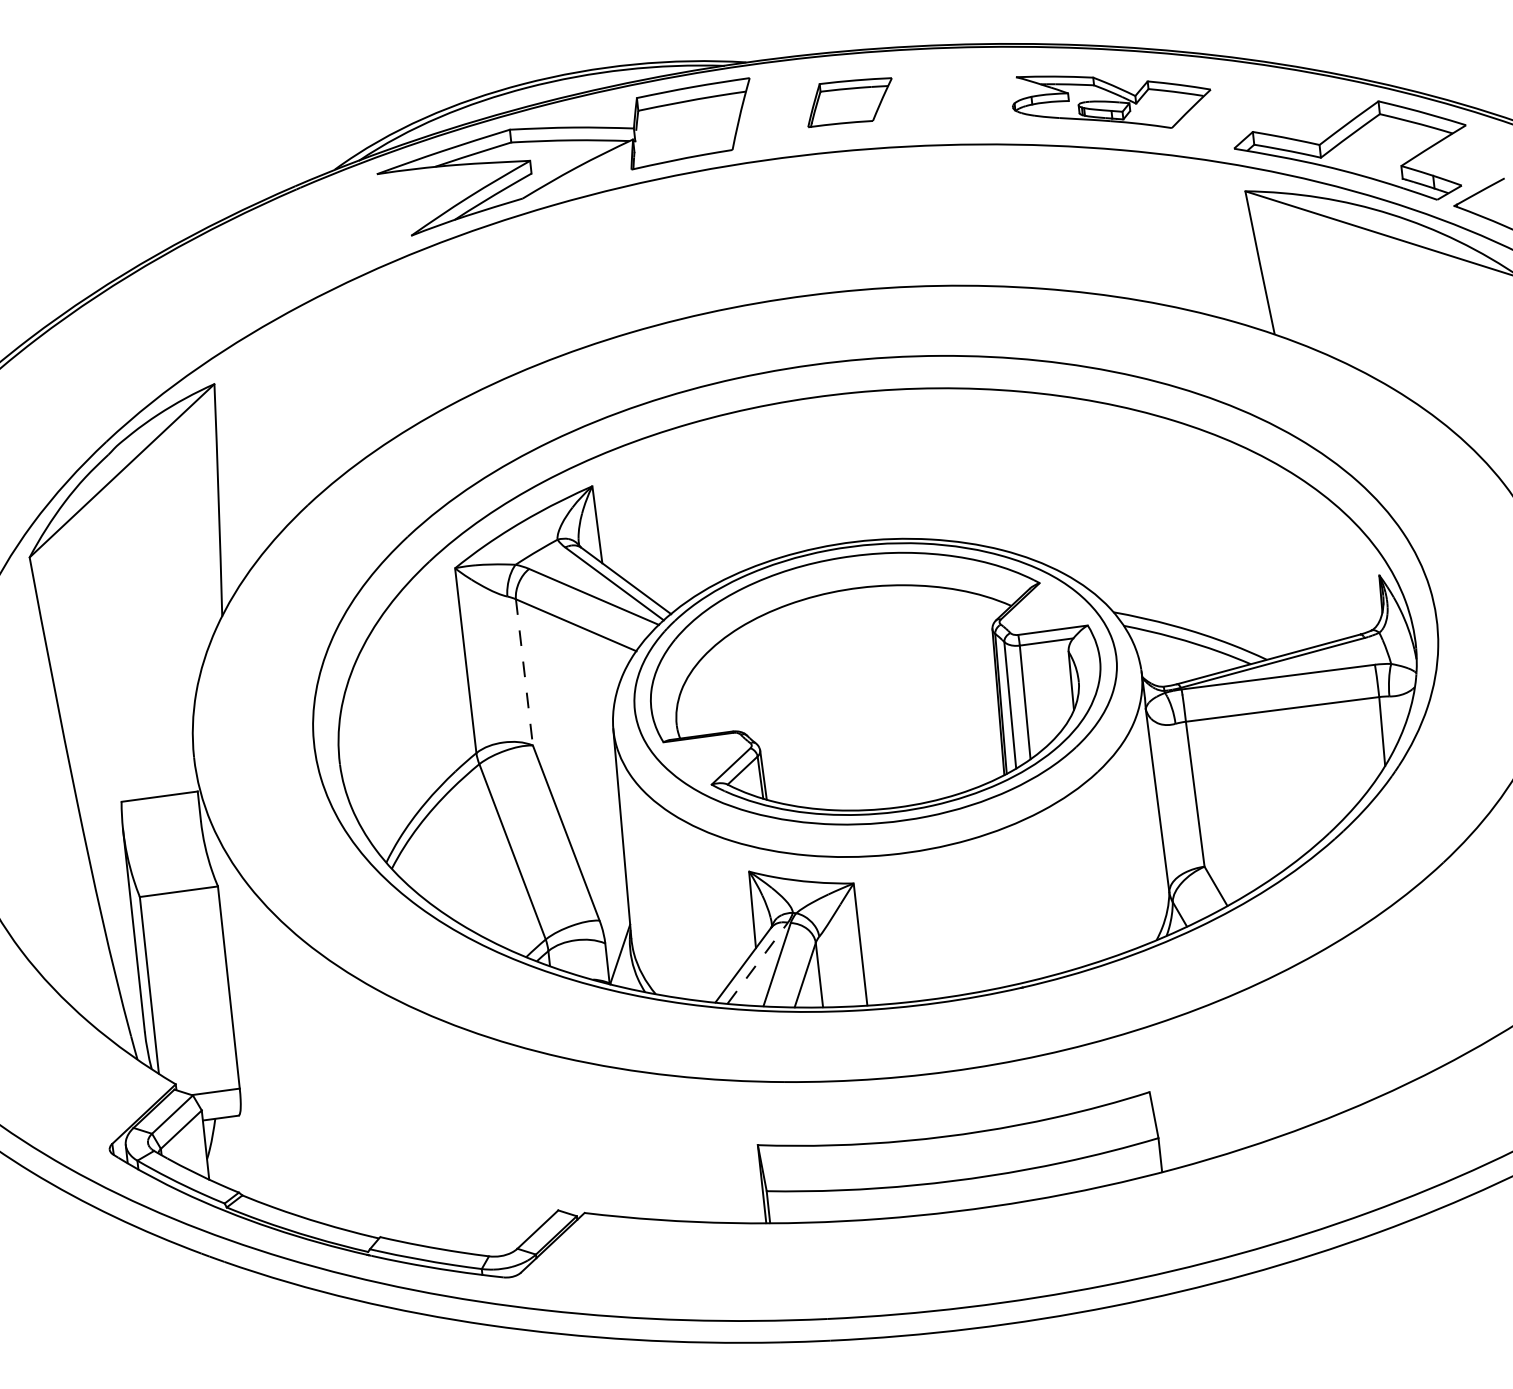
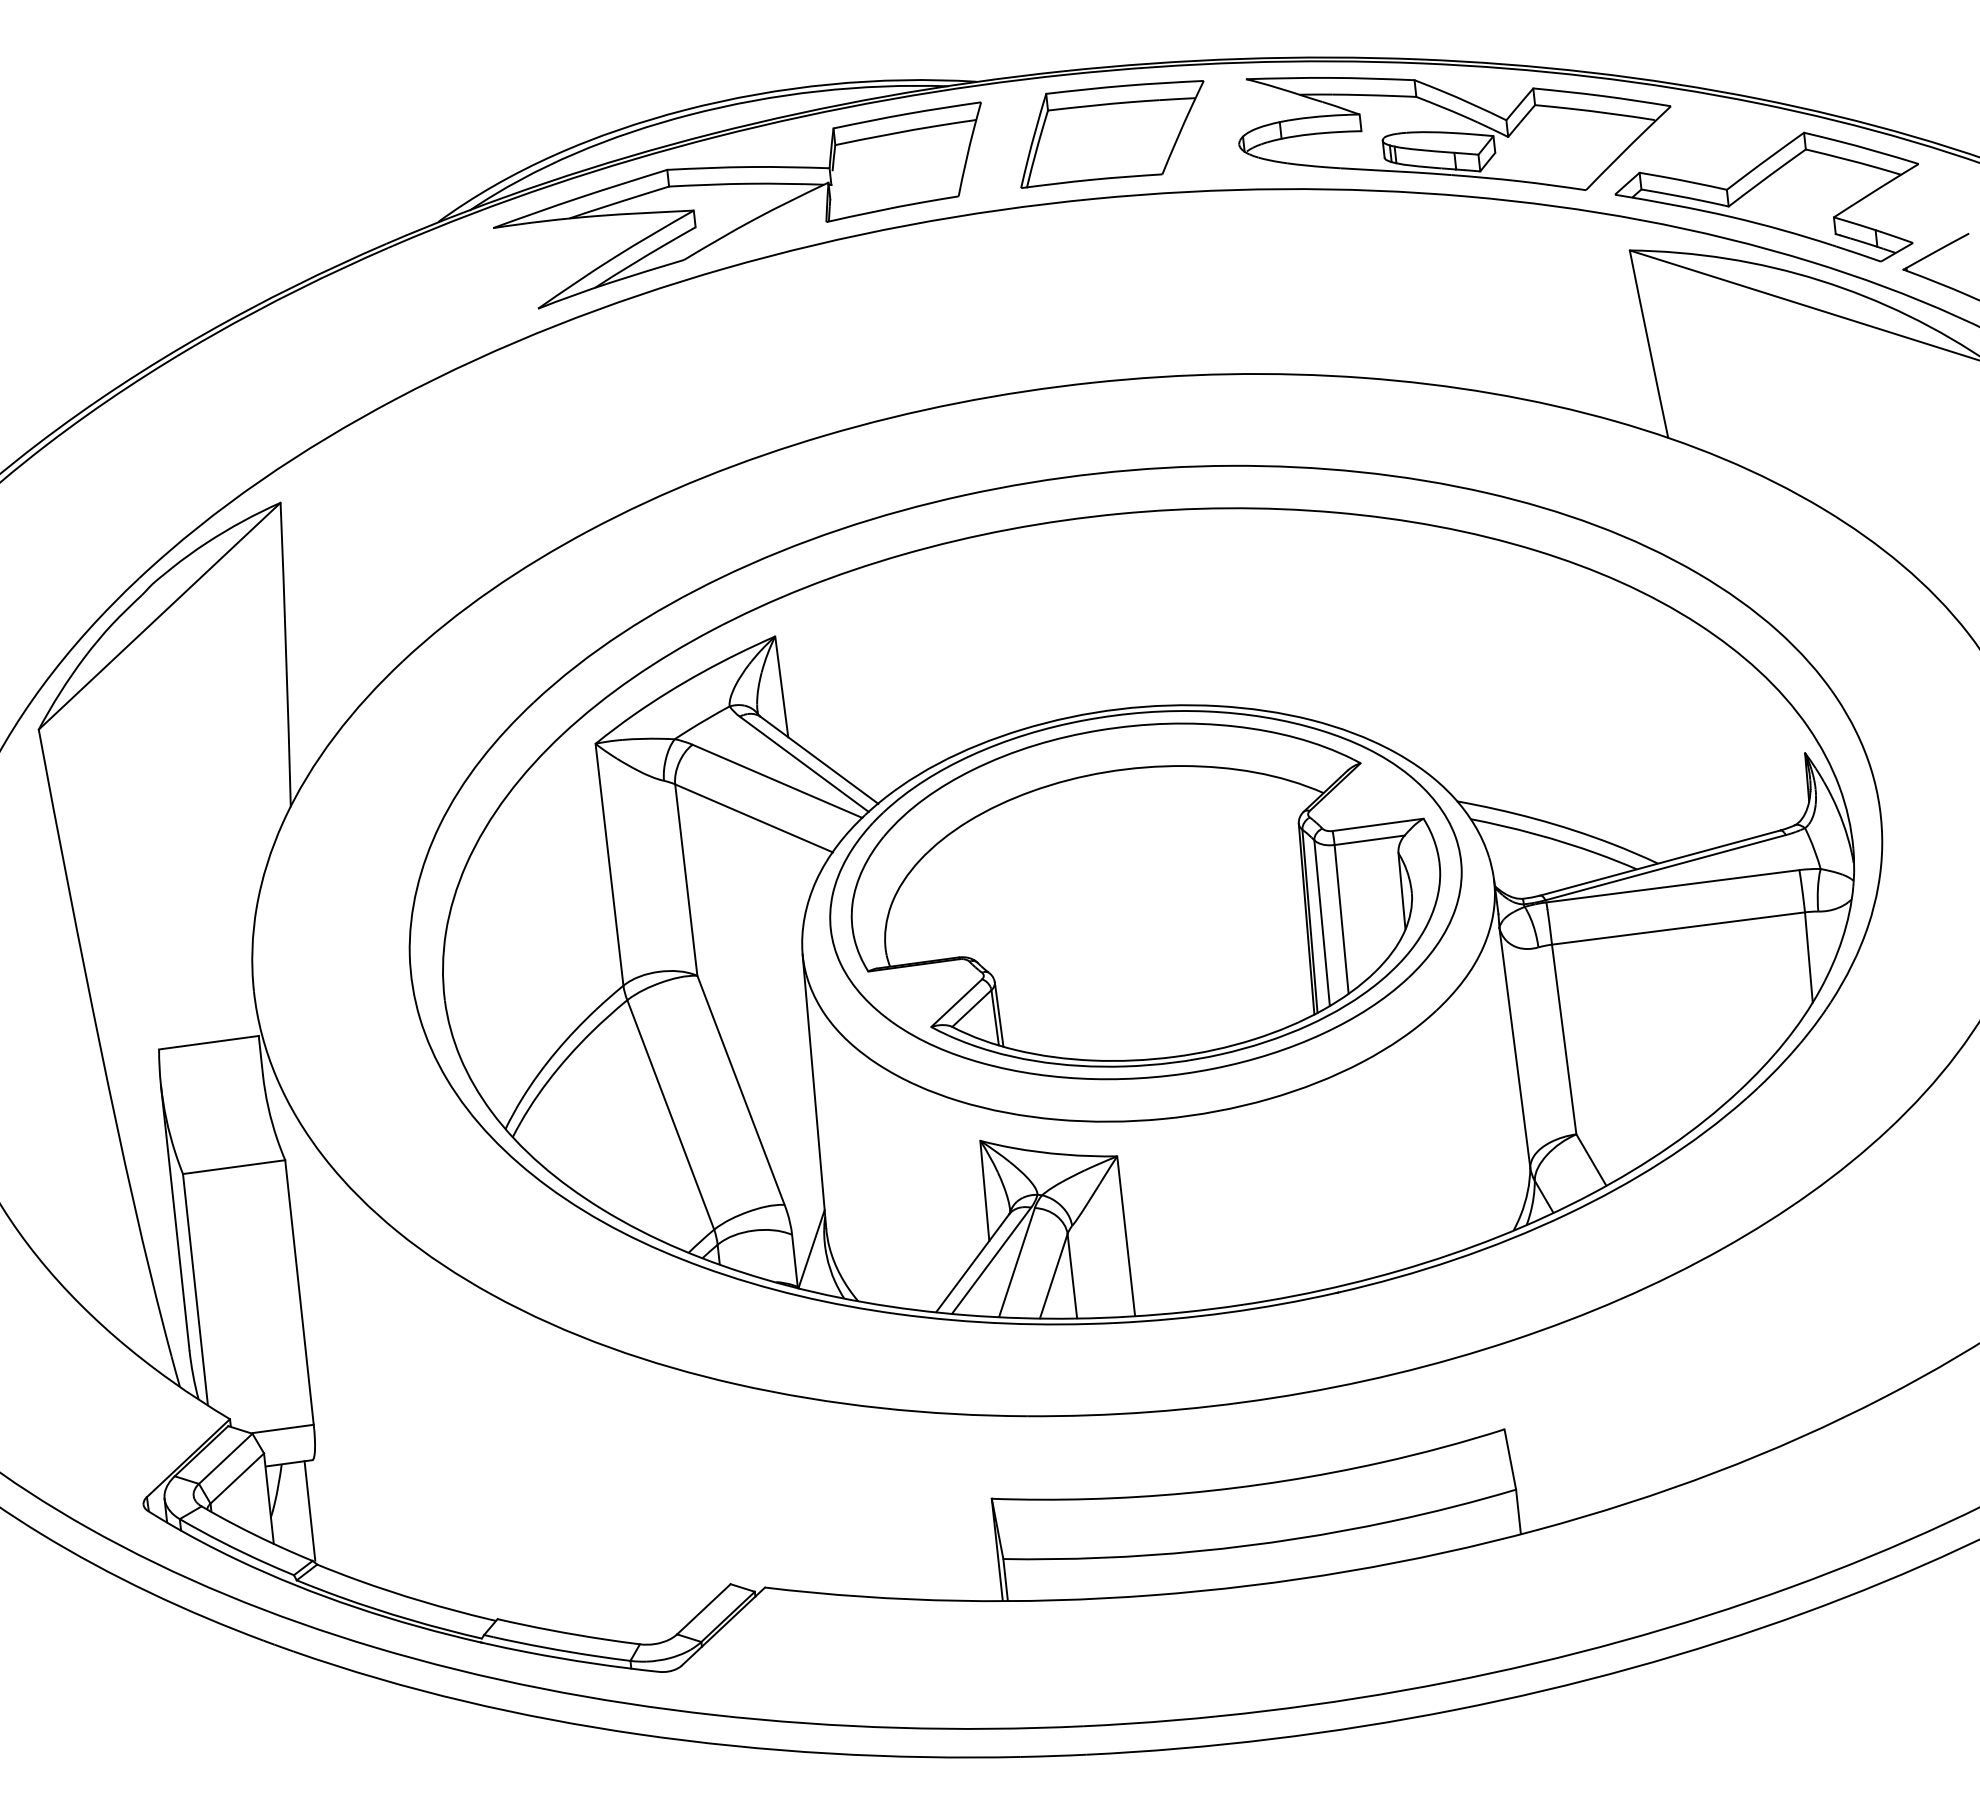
part: (1111, 101) -> (1454, 133), size x1.67
part: (850, 102) -> (1112, 134), size x1.67
line: (524, 672) -> (686, 880), dashed -> solid
line: (757, 963) -> (991, 1260), dashed -> solid
line: (236, 1154) -> (309, 1510), added

